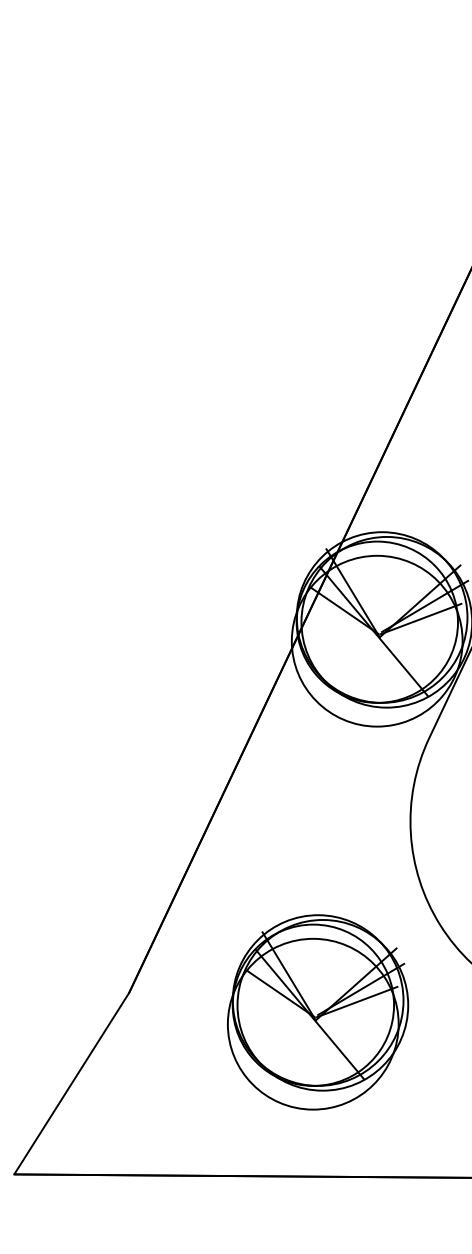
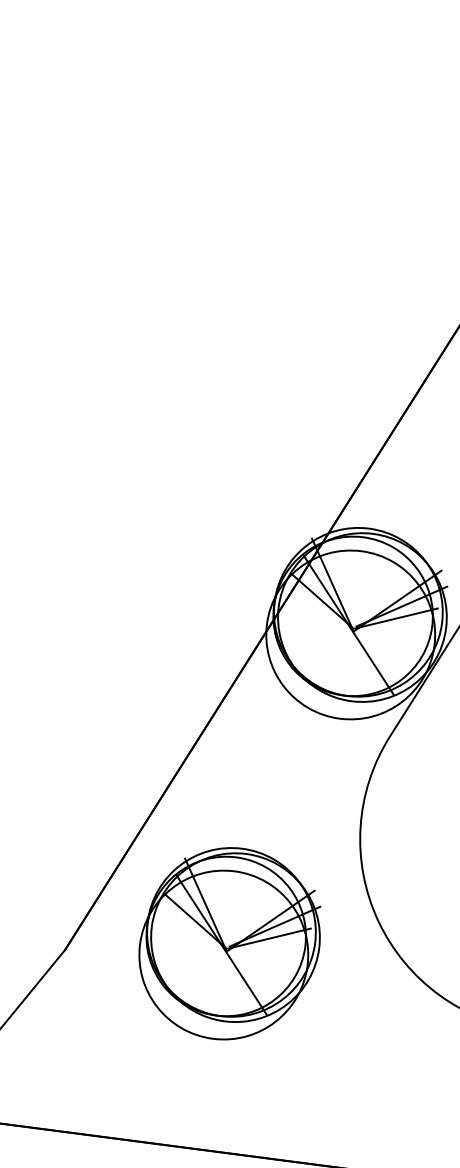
part: (318, 1012) -> (230, 944), moved

